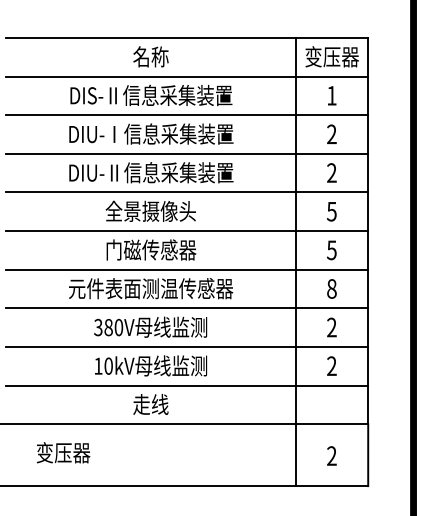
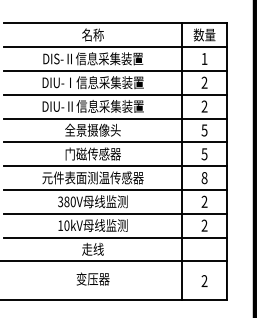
text: (331, 56) -> (204, 34), 变压器 -> 数量
text: (62, 451) -> (92, 278), moved

